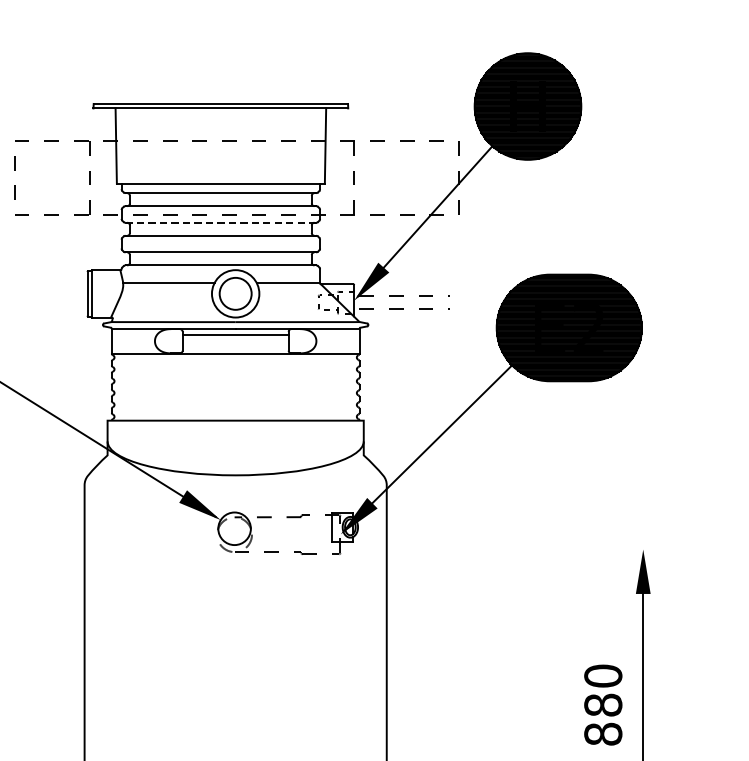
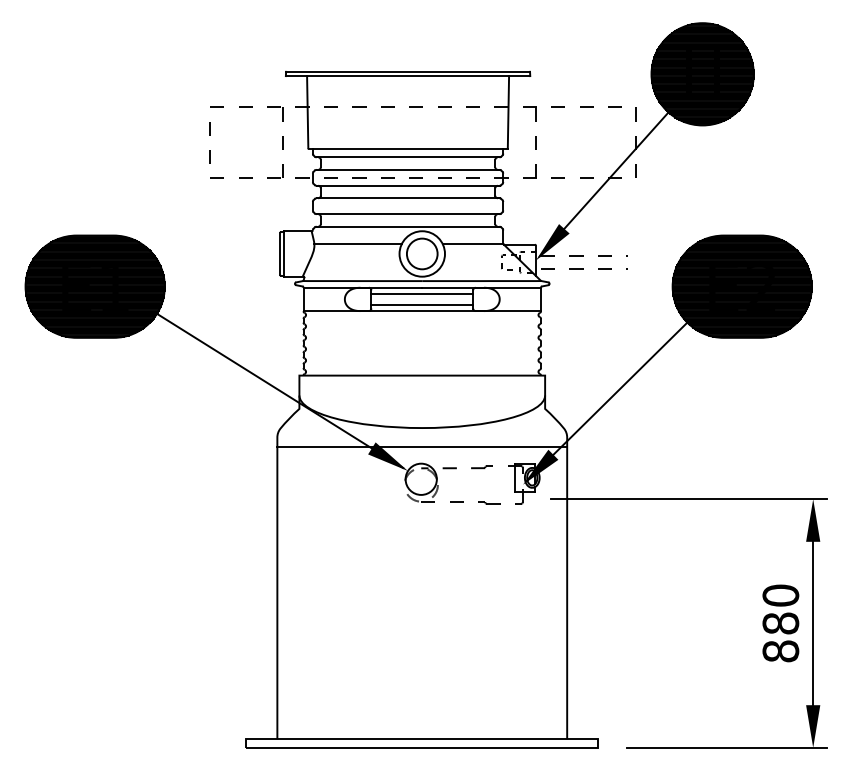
line: (221, 222) -> (408, 185), dashed -> solid
line: (235, 346) -> (422, 304), added
line: (235, 494) -> (422, 446), added
line: (514, 549) -> (689, 499), added
text: (602, 705) -> (780, 623), moved

